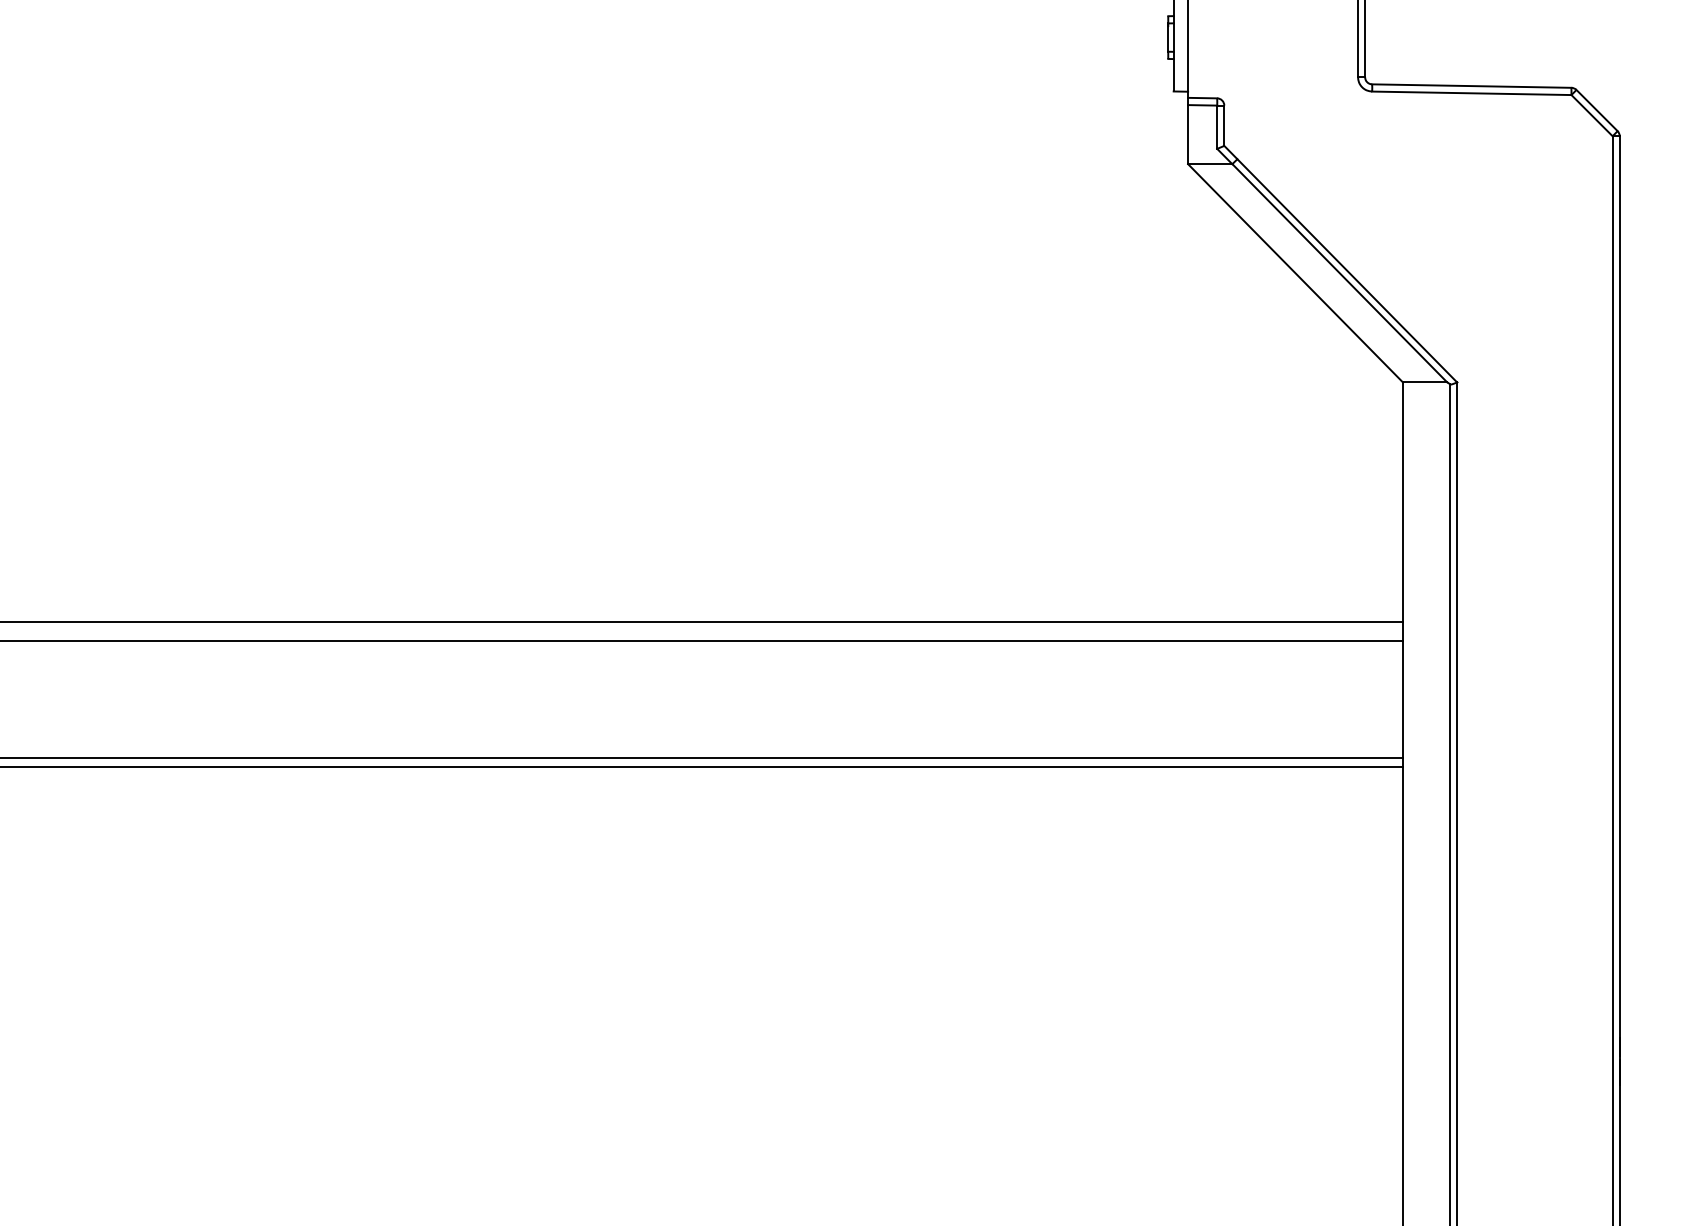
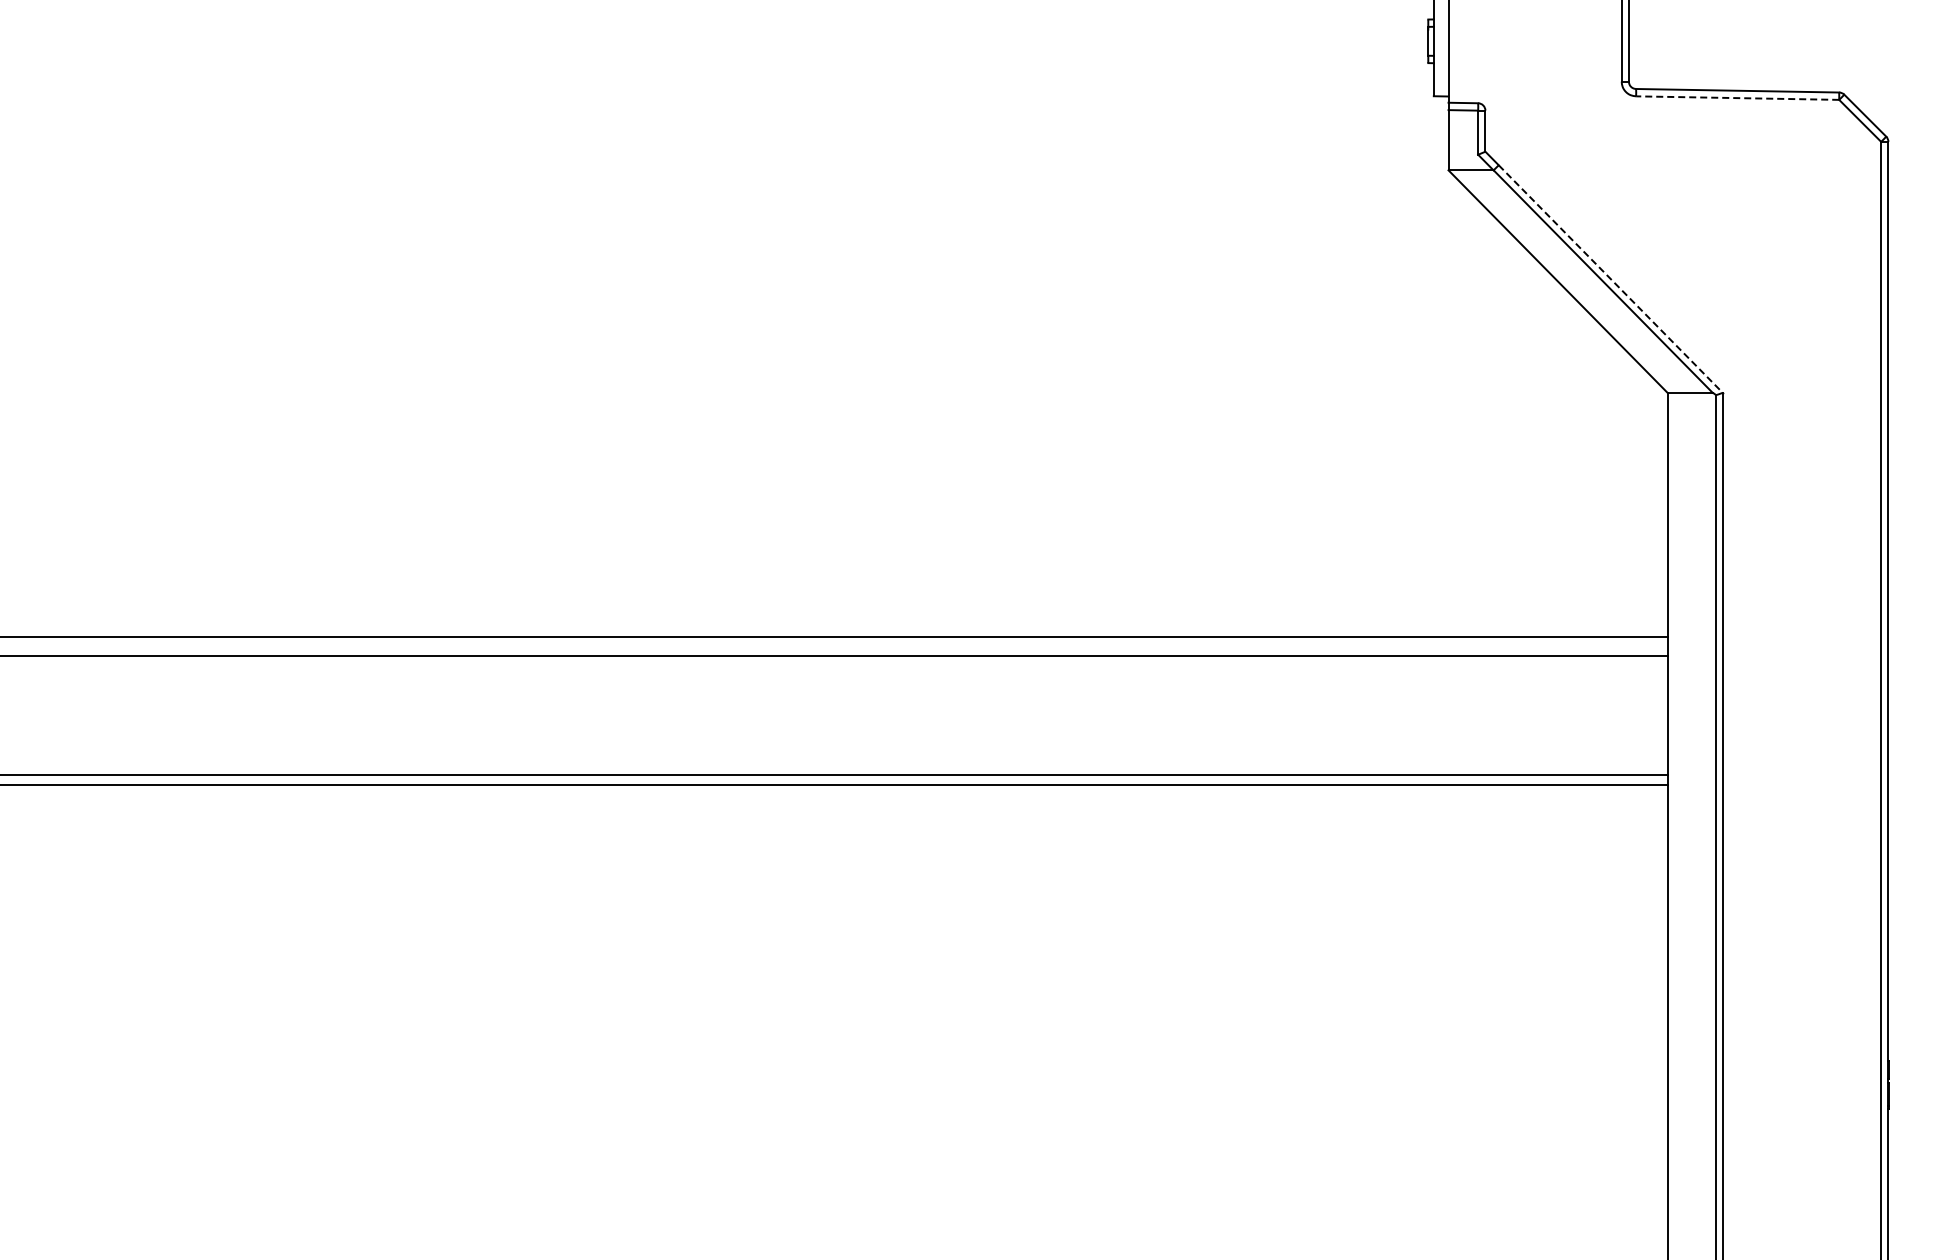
line: (1471, 93) -> (1737, 98), solid -> dashed
line: (1347, 271) -> (1610, 279), solid -> dashed

